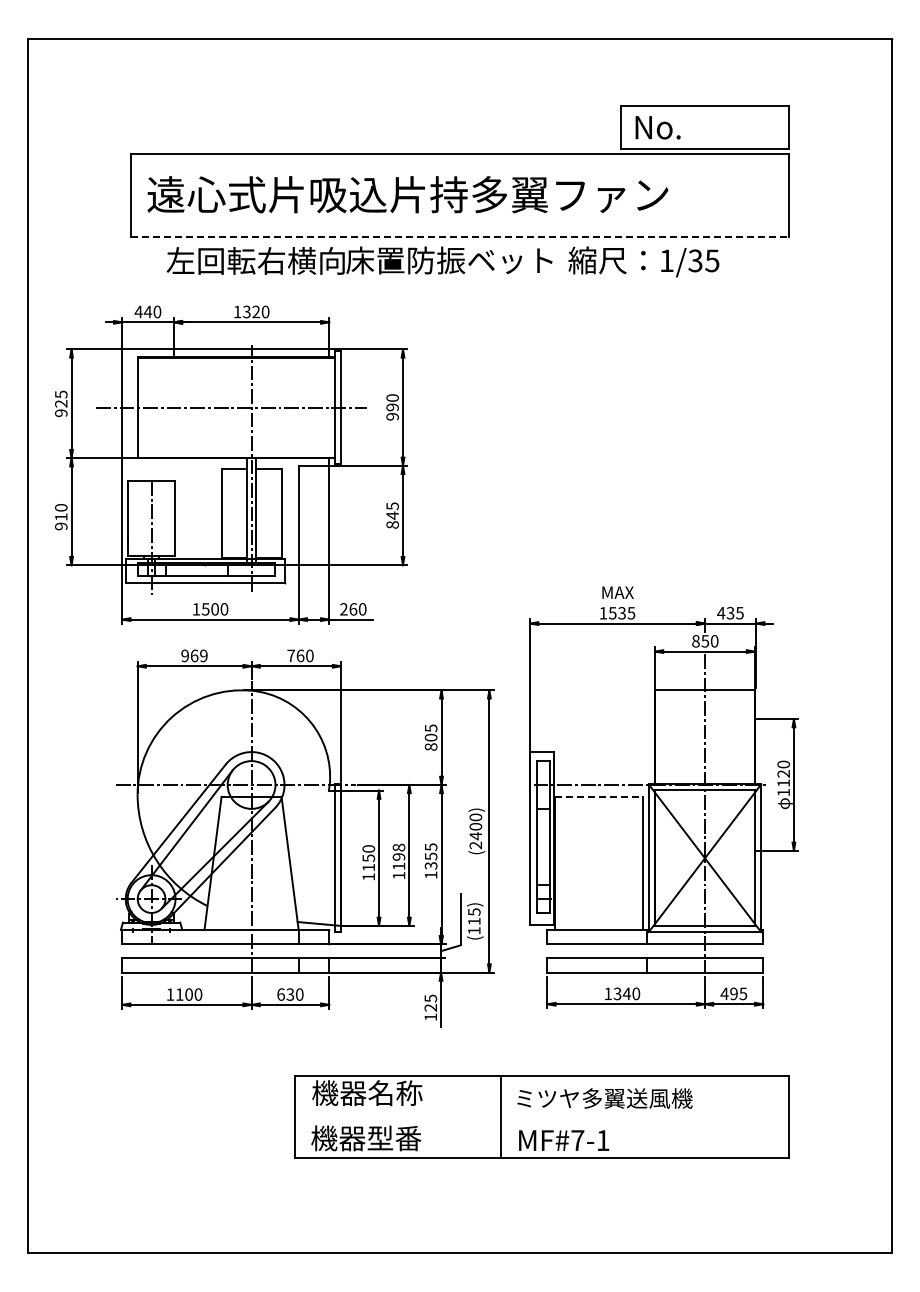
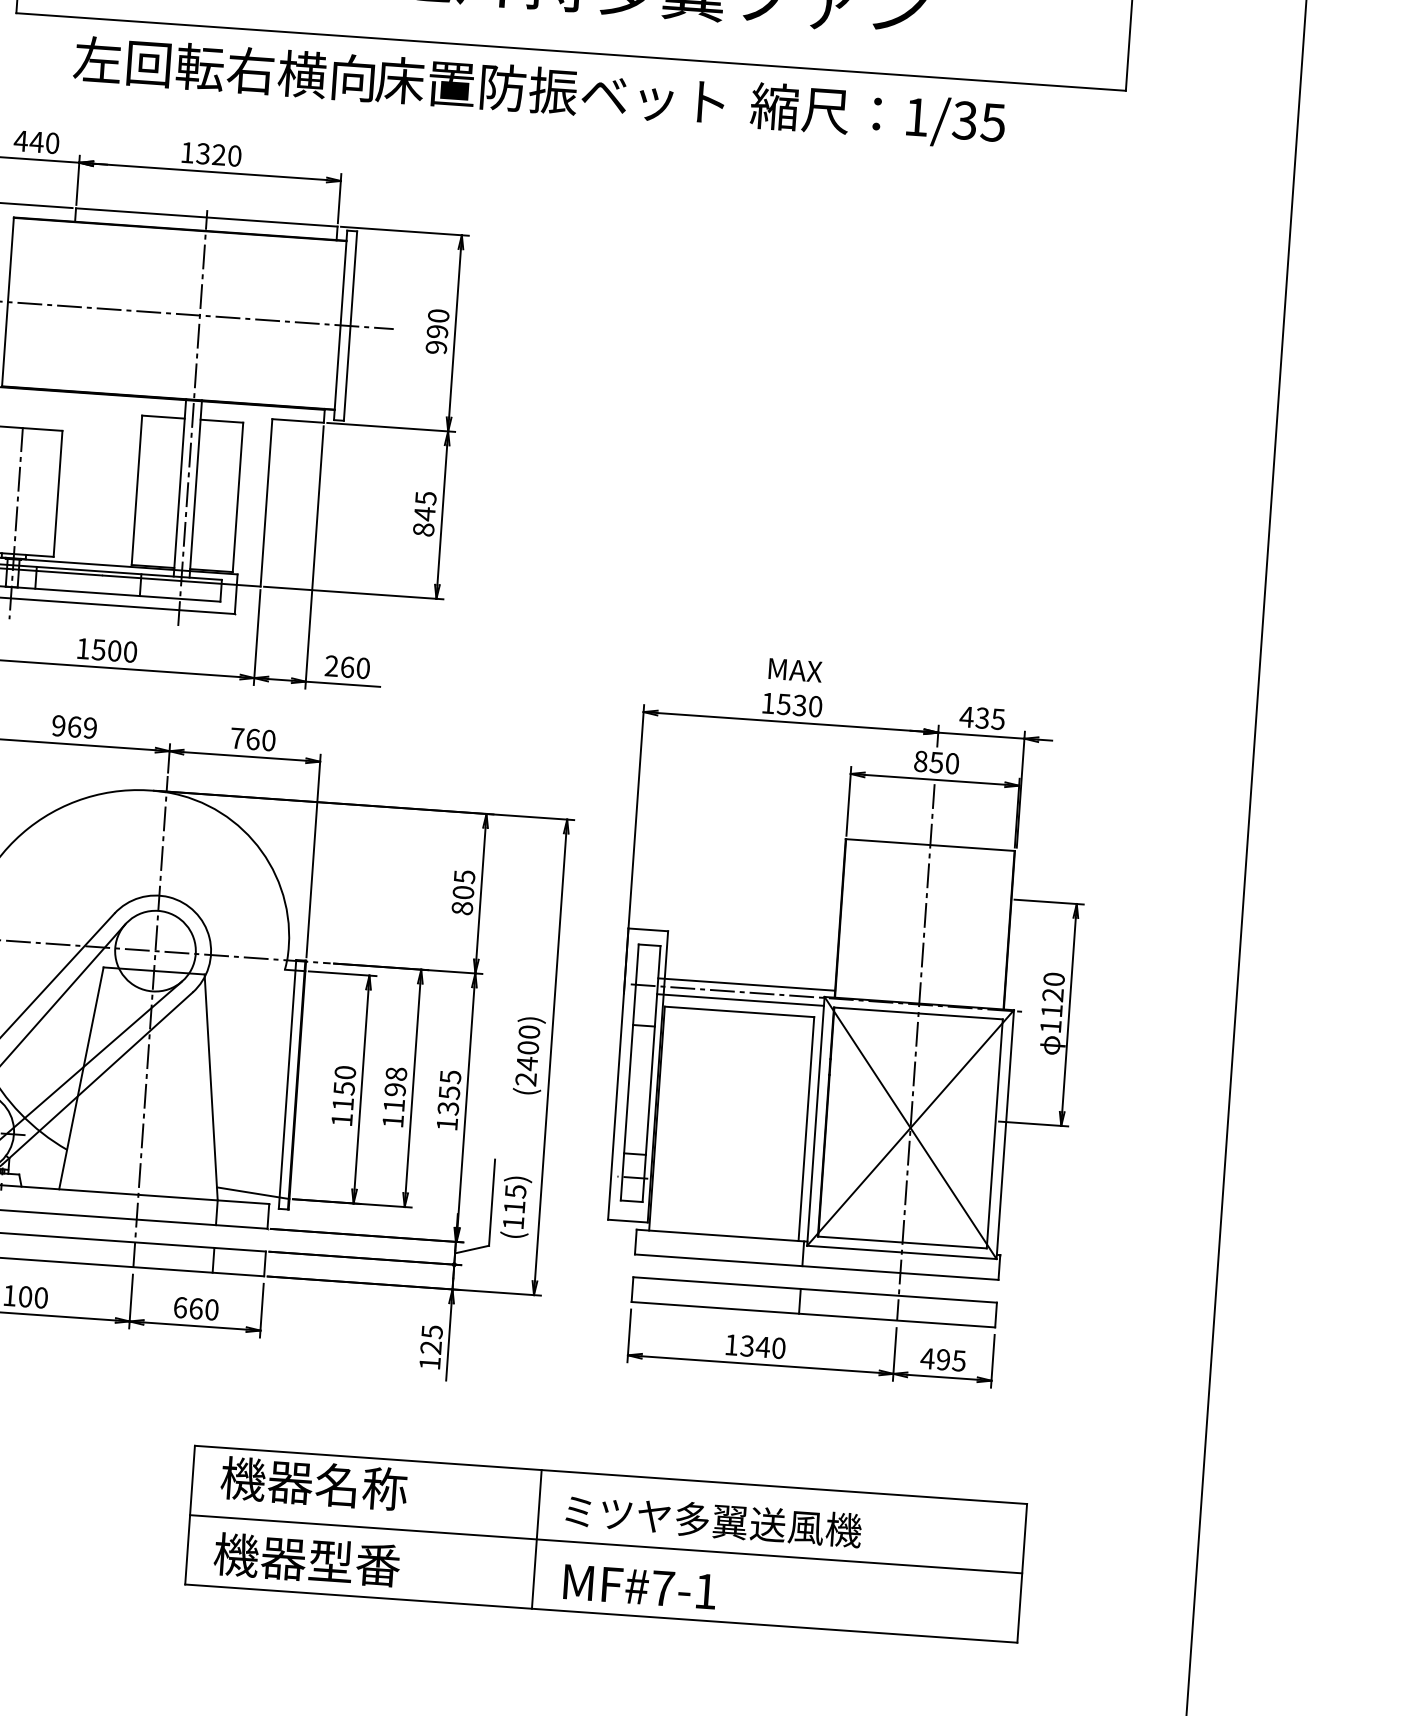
line: (460, 236) -> (571, 51), dashed -> solid
text: (631, 613) -> (815, 707), 1535 -> 1530
line: (601, 780) -> (745, 984), added
line: (598, 789) -> (739, 999), added
line: (599, 796) -> (740, 1011), dashed -> solid
text: (290, 994) -> (196, 1308), 630 -> 660
line: (542, 1116) -> (606, 1543), added

